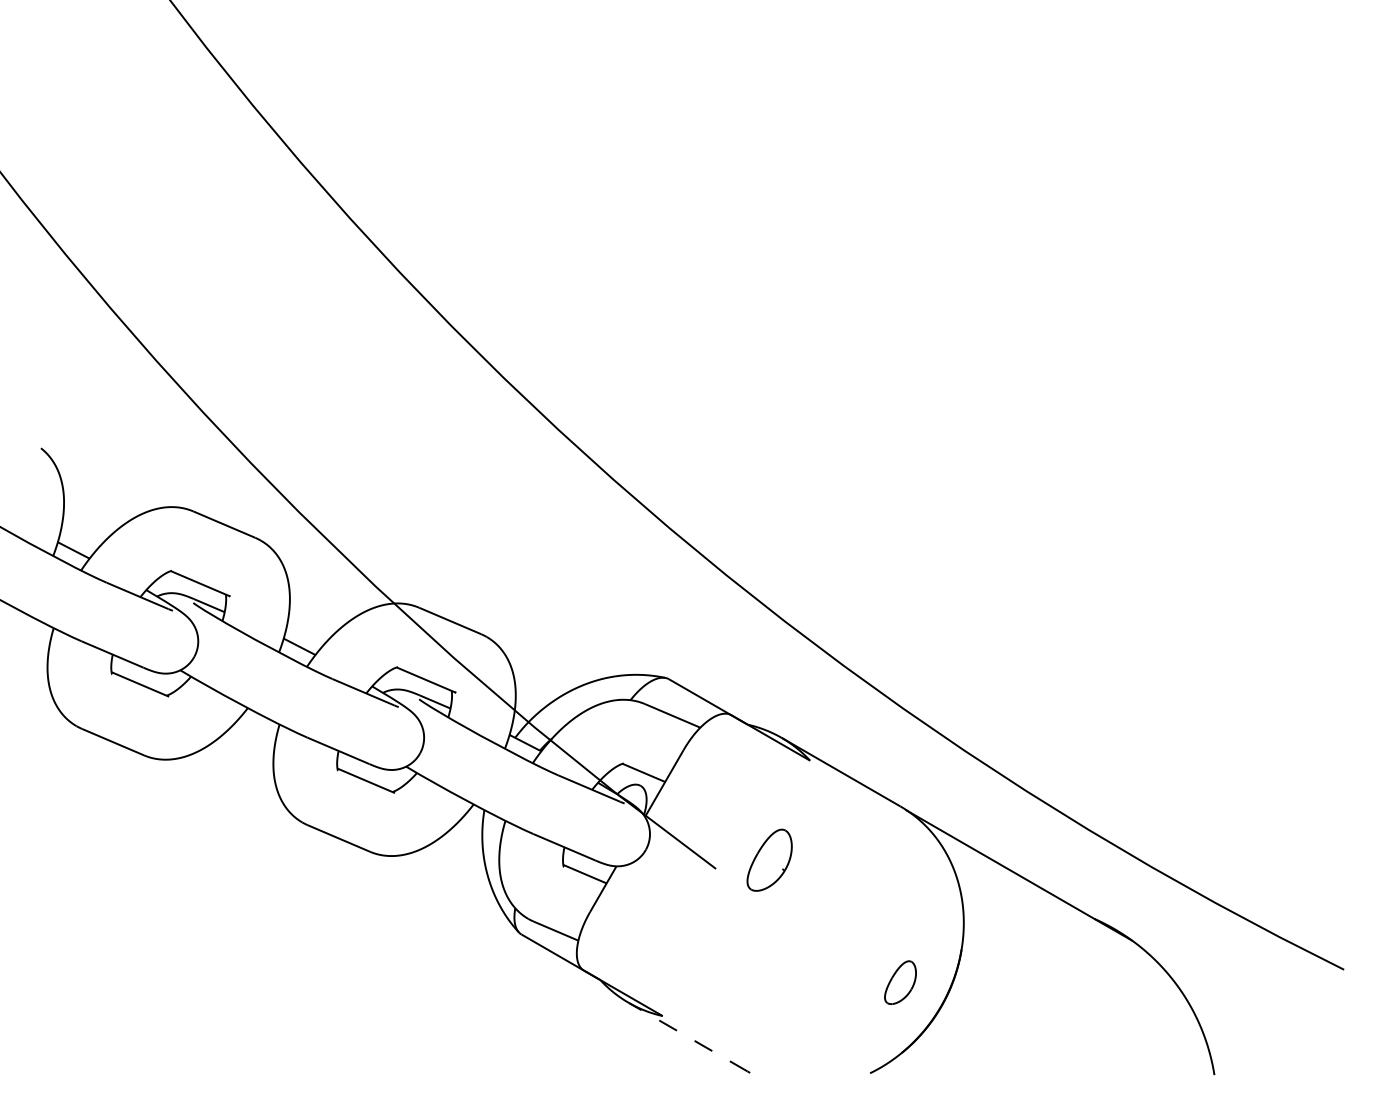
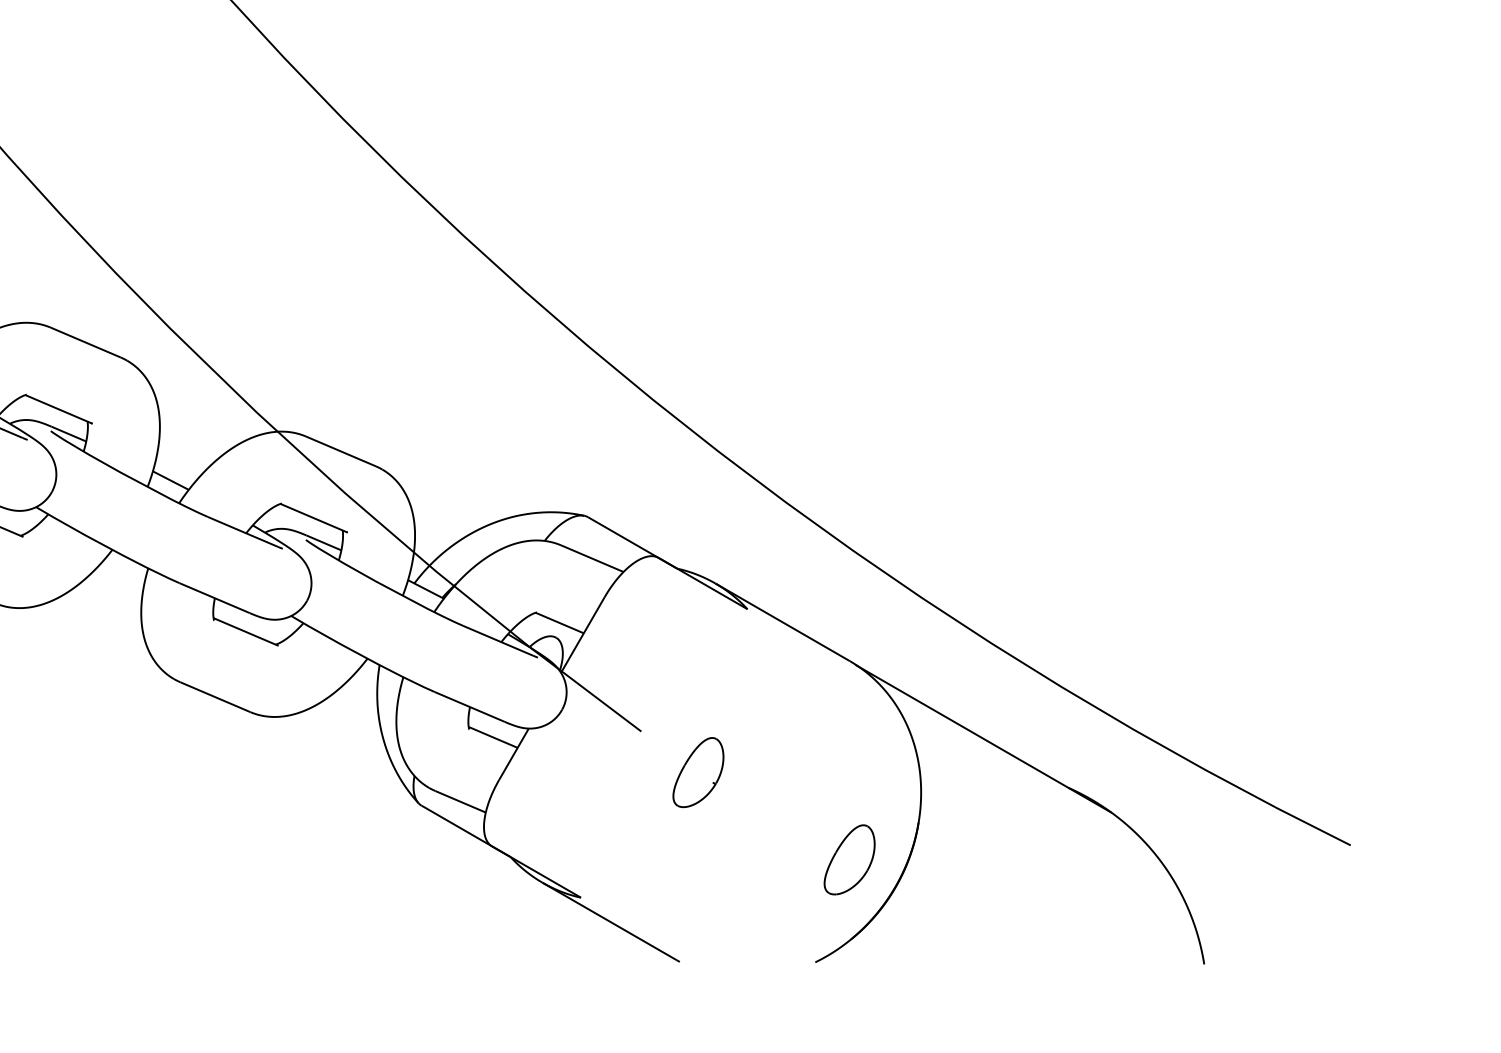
part: (769, 859) -> (698, 771), moved
part: (900, 982) -> (849, 859), size x1.43
line: (688, 1037) -> (610, 921), dashed -> solid

